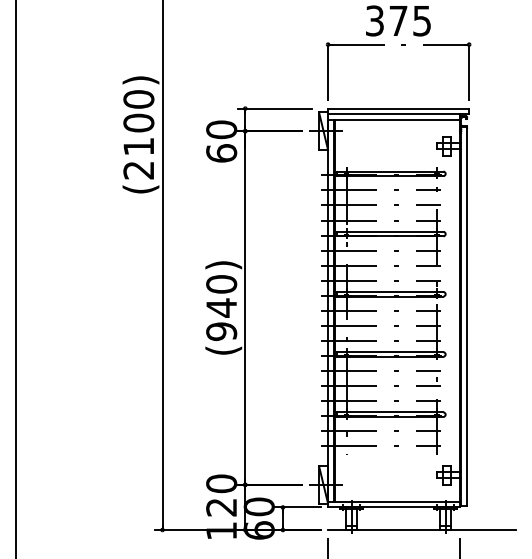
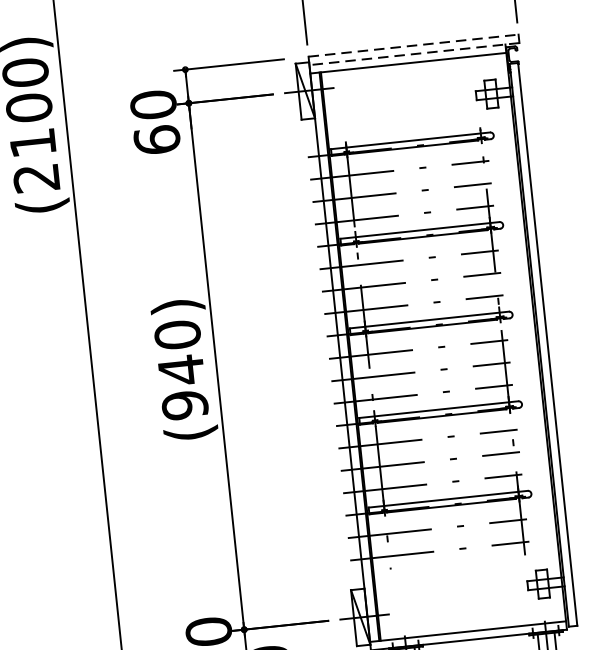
line: (398, 108) -> (413, 45), solid -> dashed
line: (398, 114) -> (414, 54), solid -> dashed

